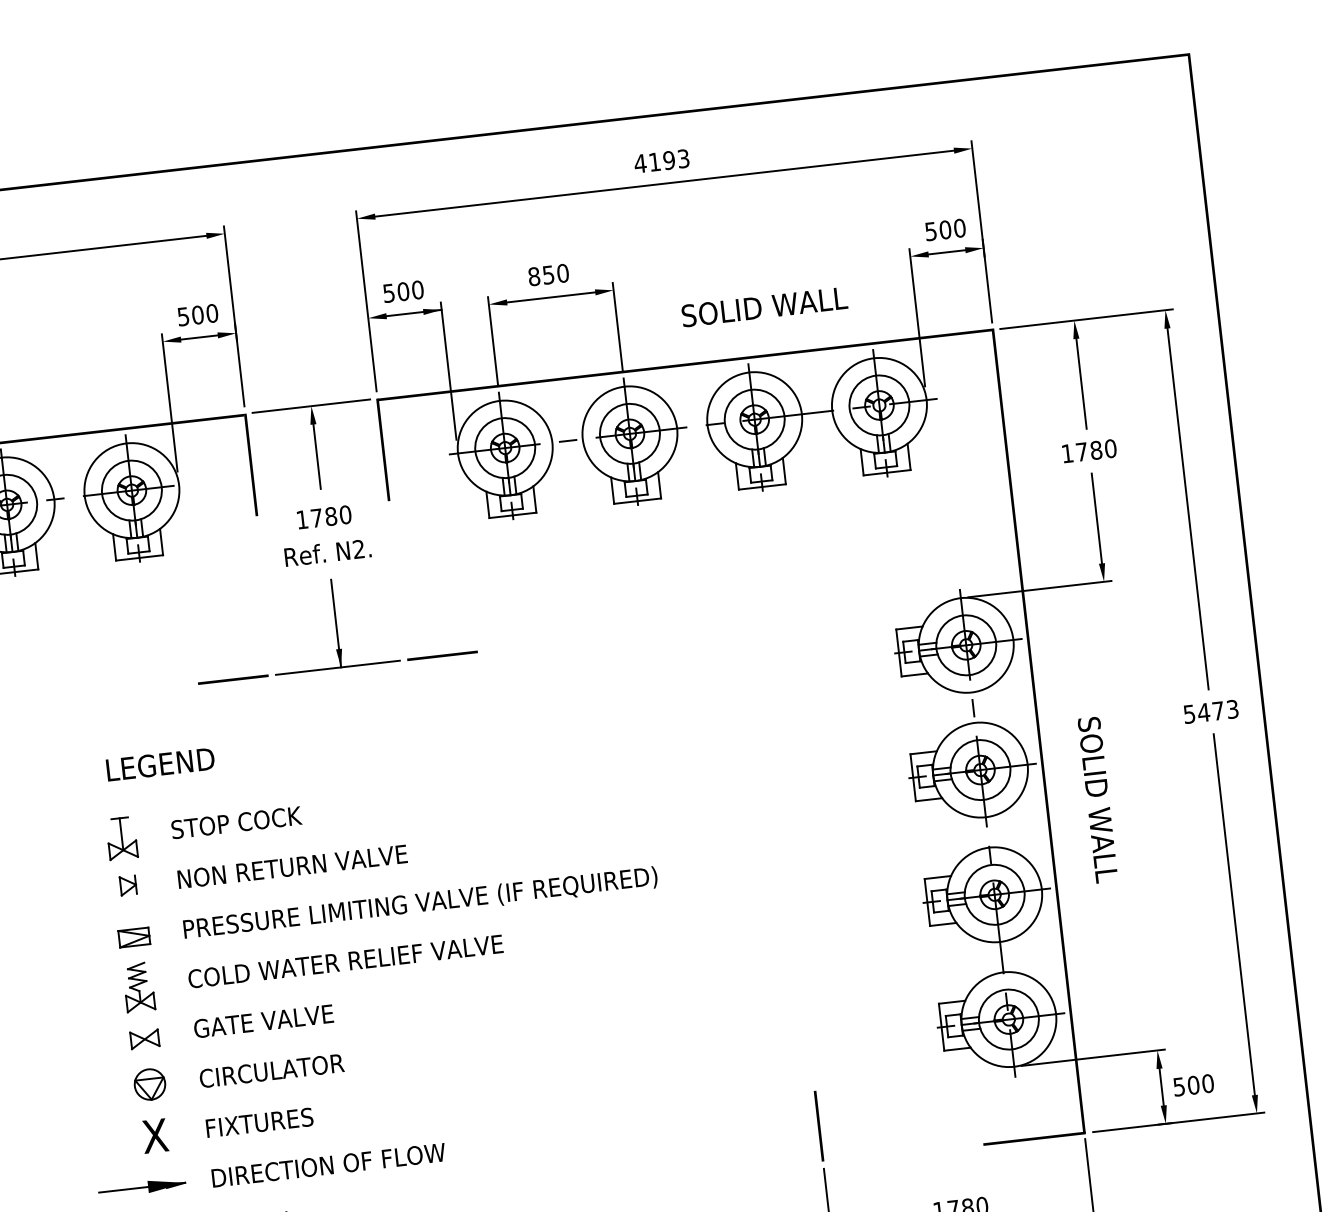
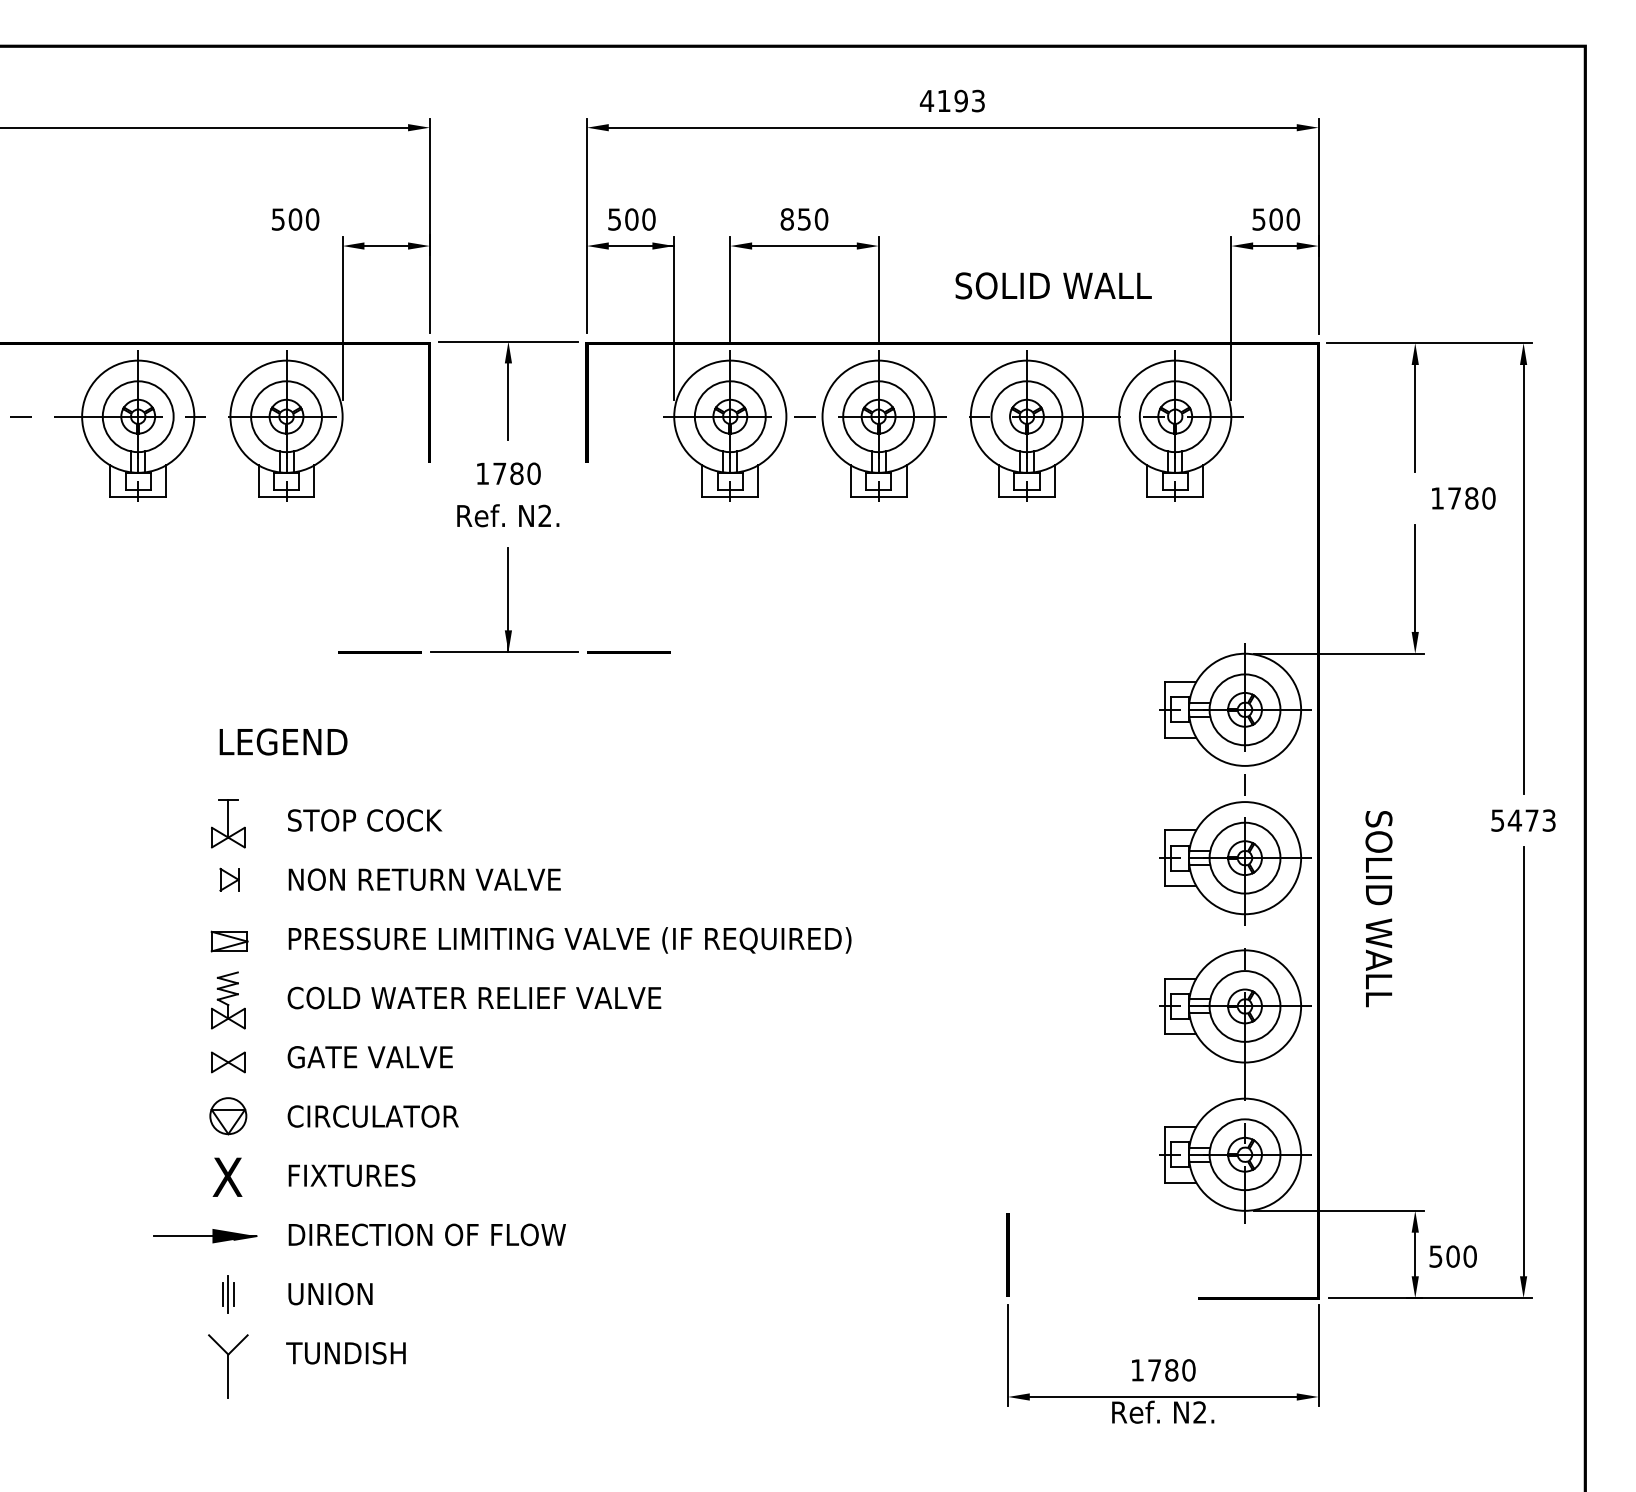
text: (197, 315) -> (295, 219), moved
text: (1089, 451) -> (1463, 498), moved

